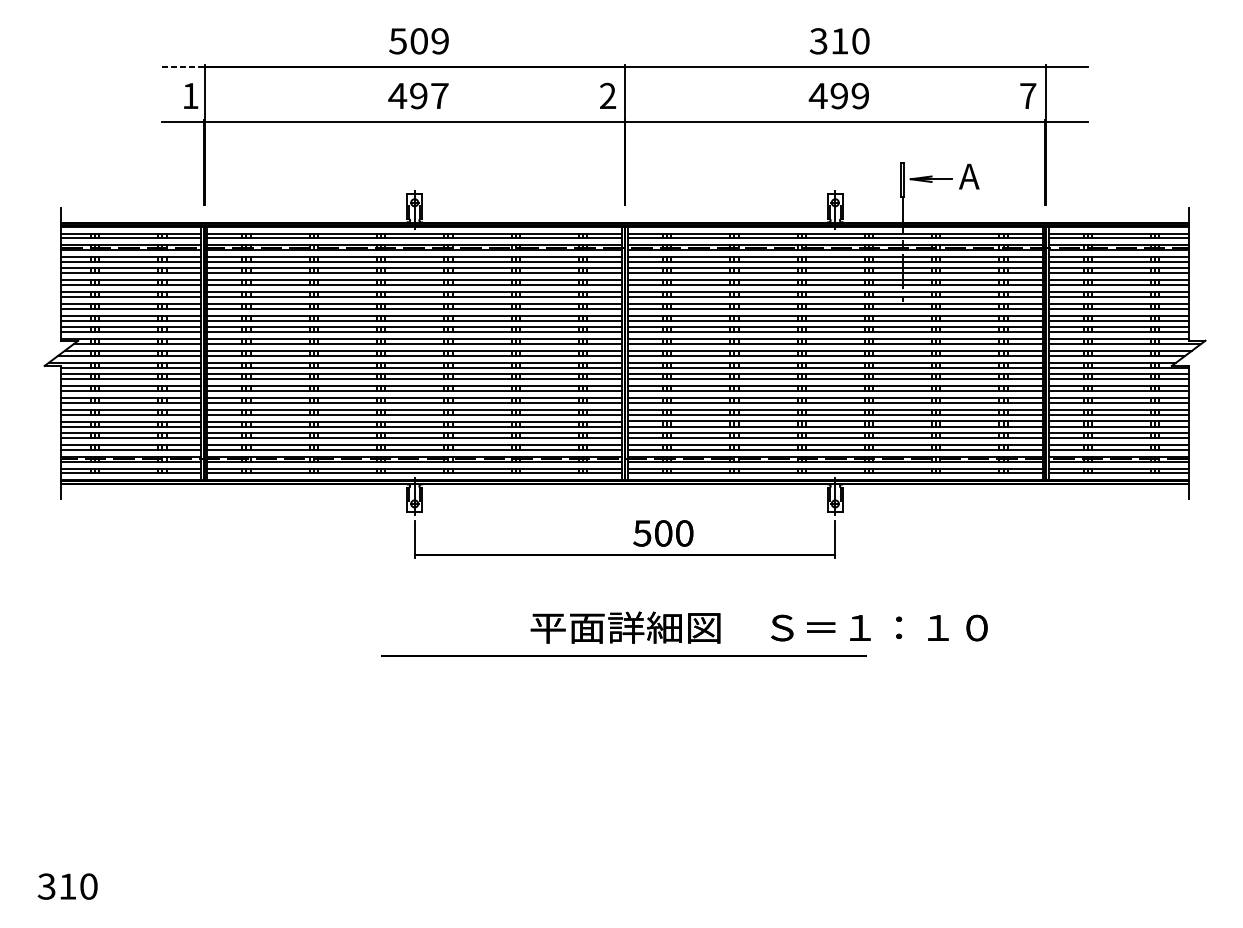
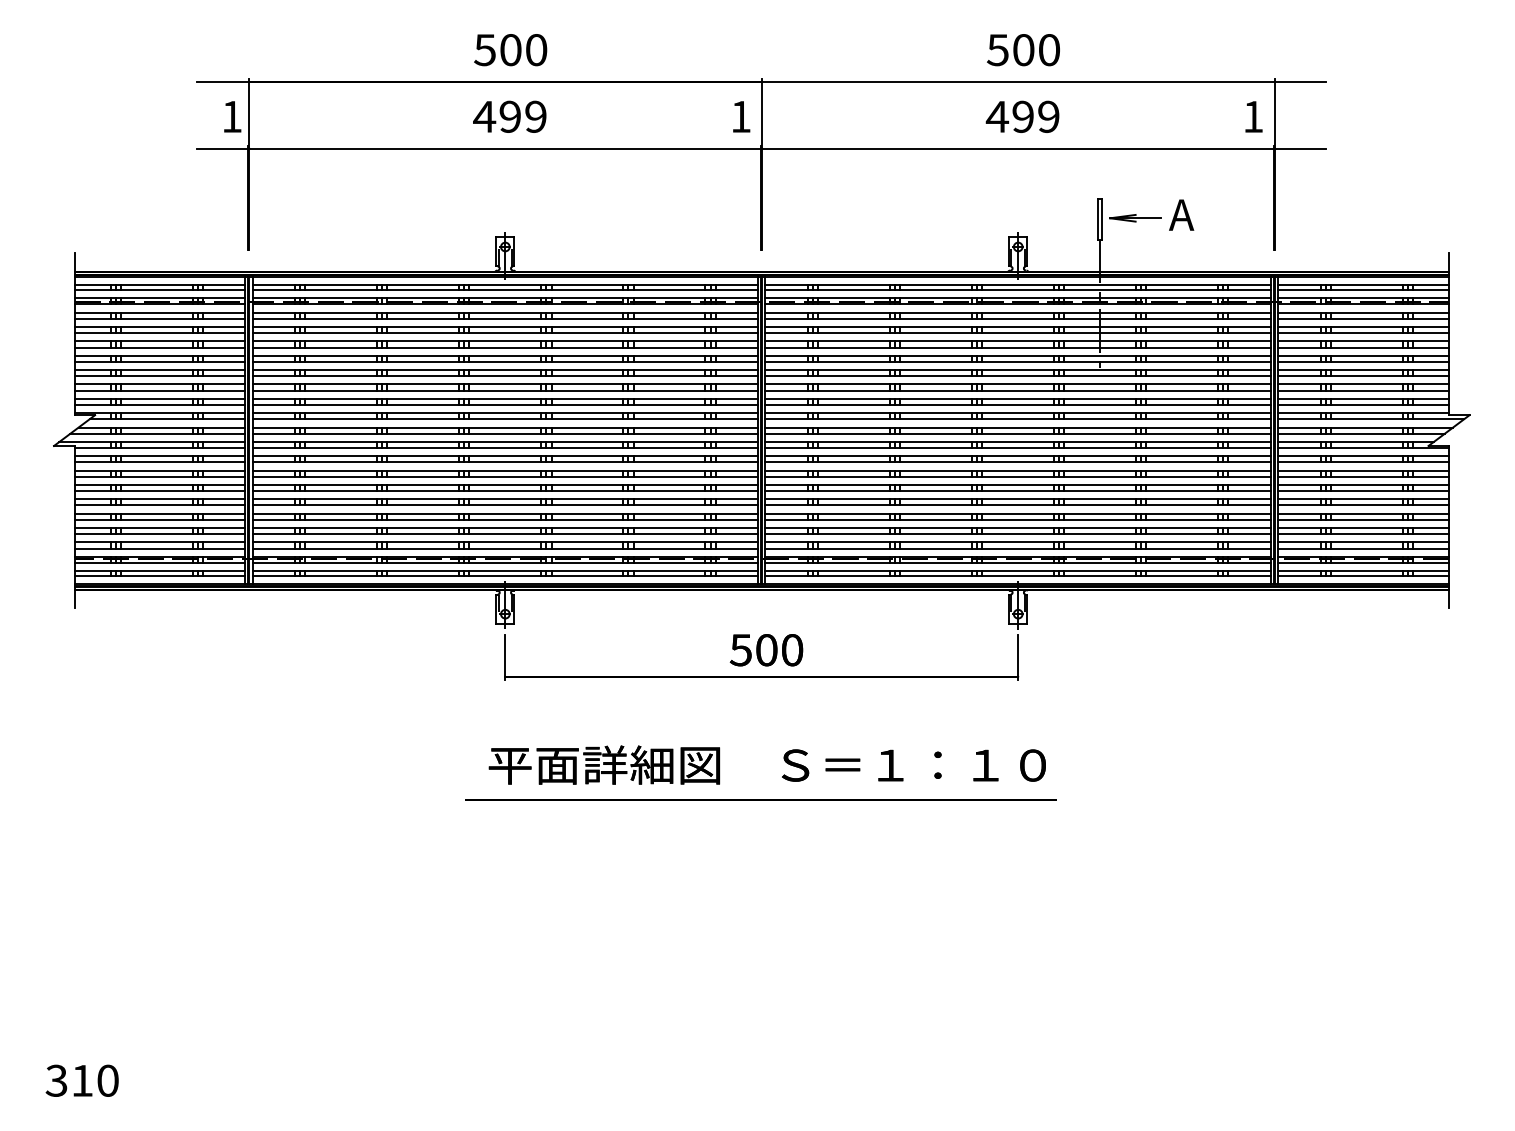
text: (440, 41) -> (536, 50), 509 -> 500
text: (828, 41) -> (1010, 50), 310 -> 500
line: (183, 67) -> (223, 81), dashed -> solid
text: (439, 95) -> (535, 116), 497 -> 499
text: (607, 95) -> (740, 116), 2 -> 1
text: (1028, 95) -> (1253, 116), 7 -> 1
text: (663, 533) -> (766, 650), moved
text: (758, 627) -> (766, 764), moved

